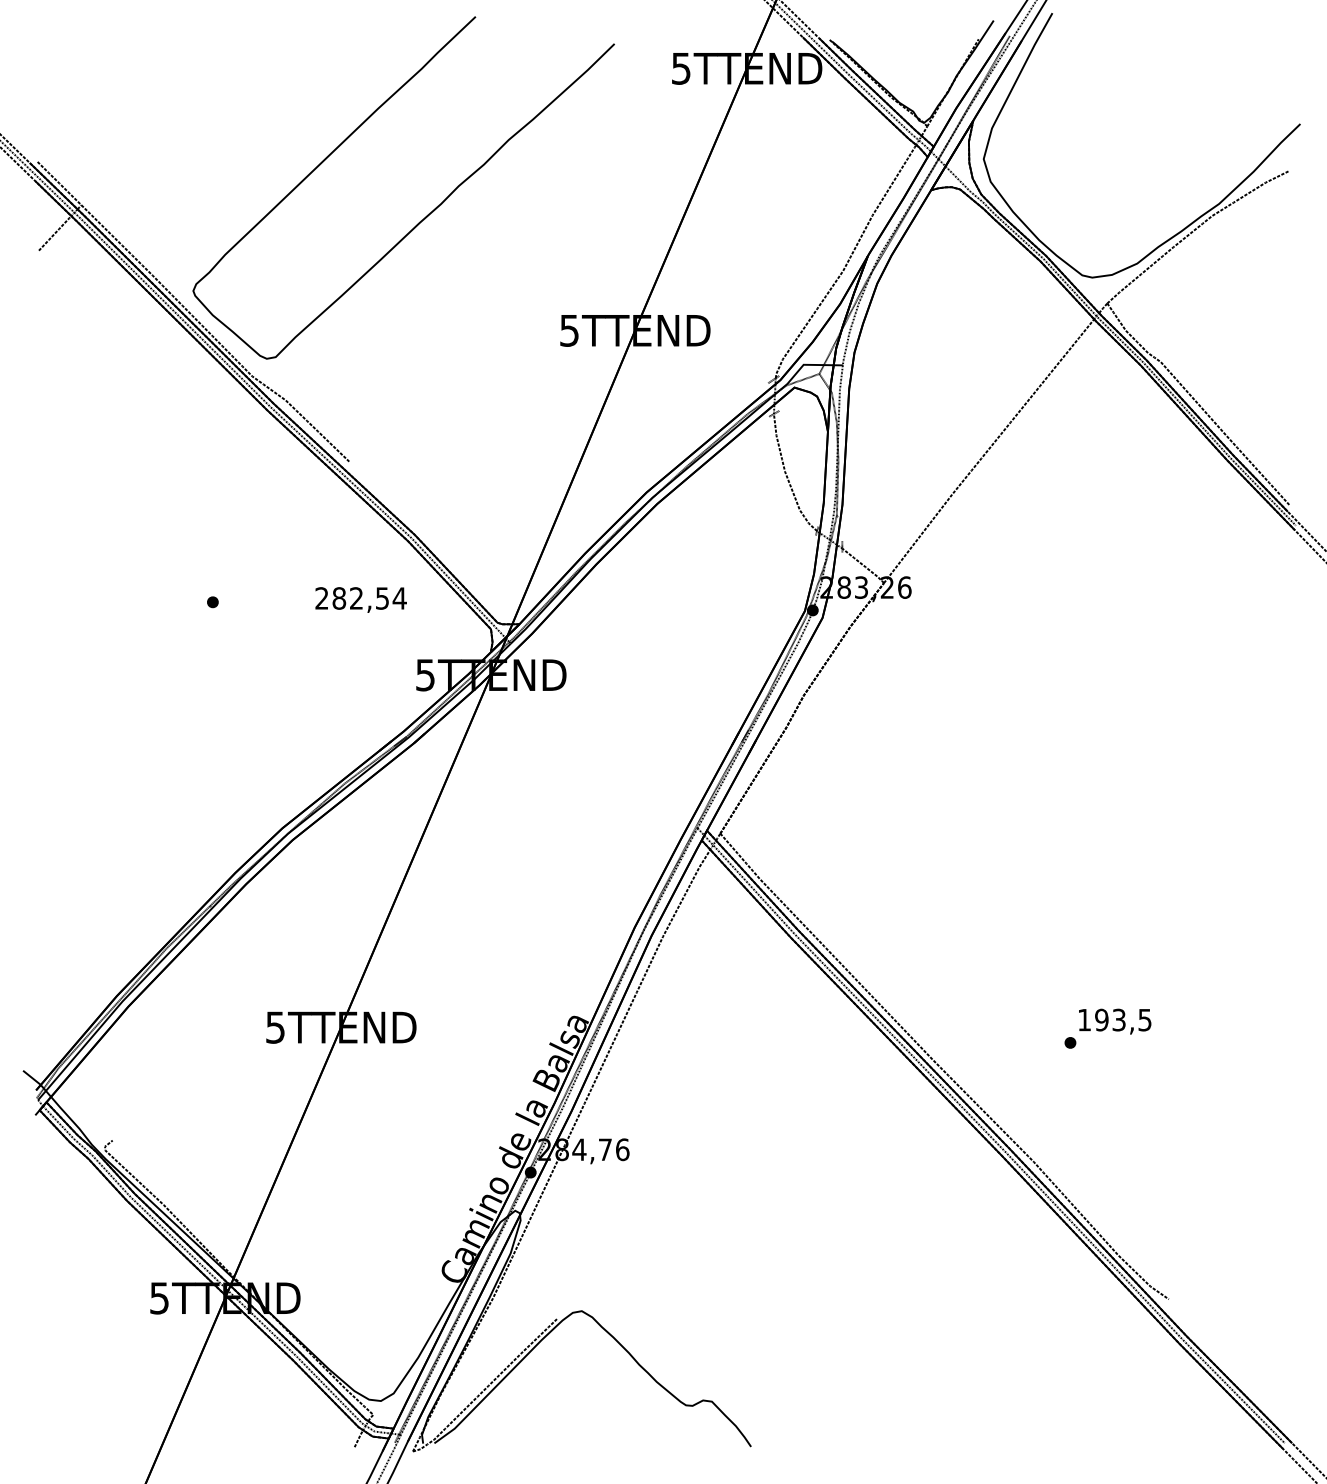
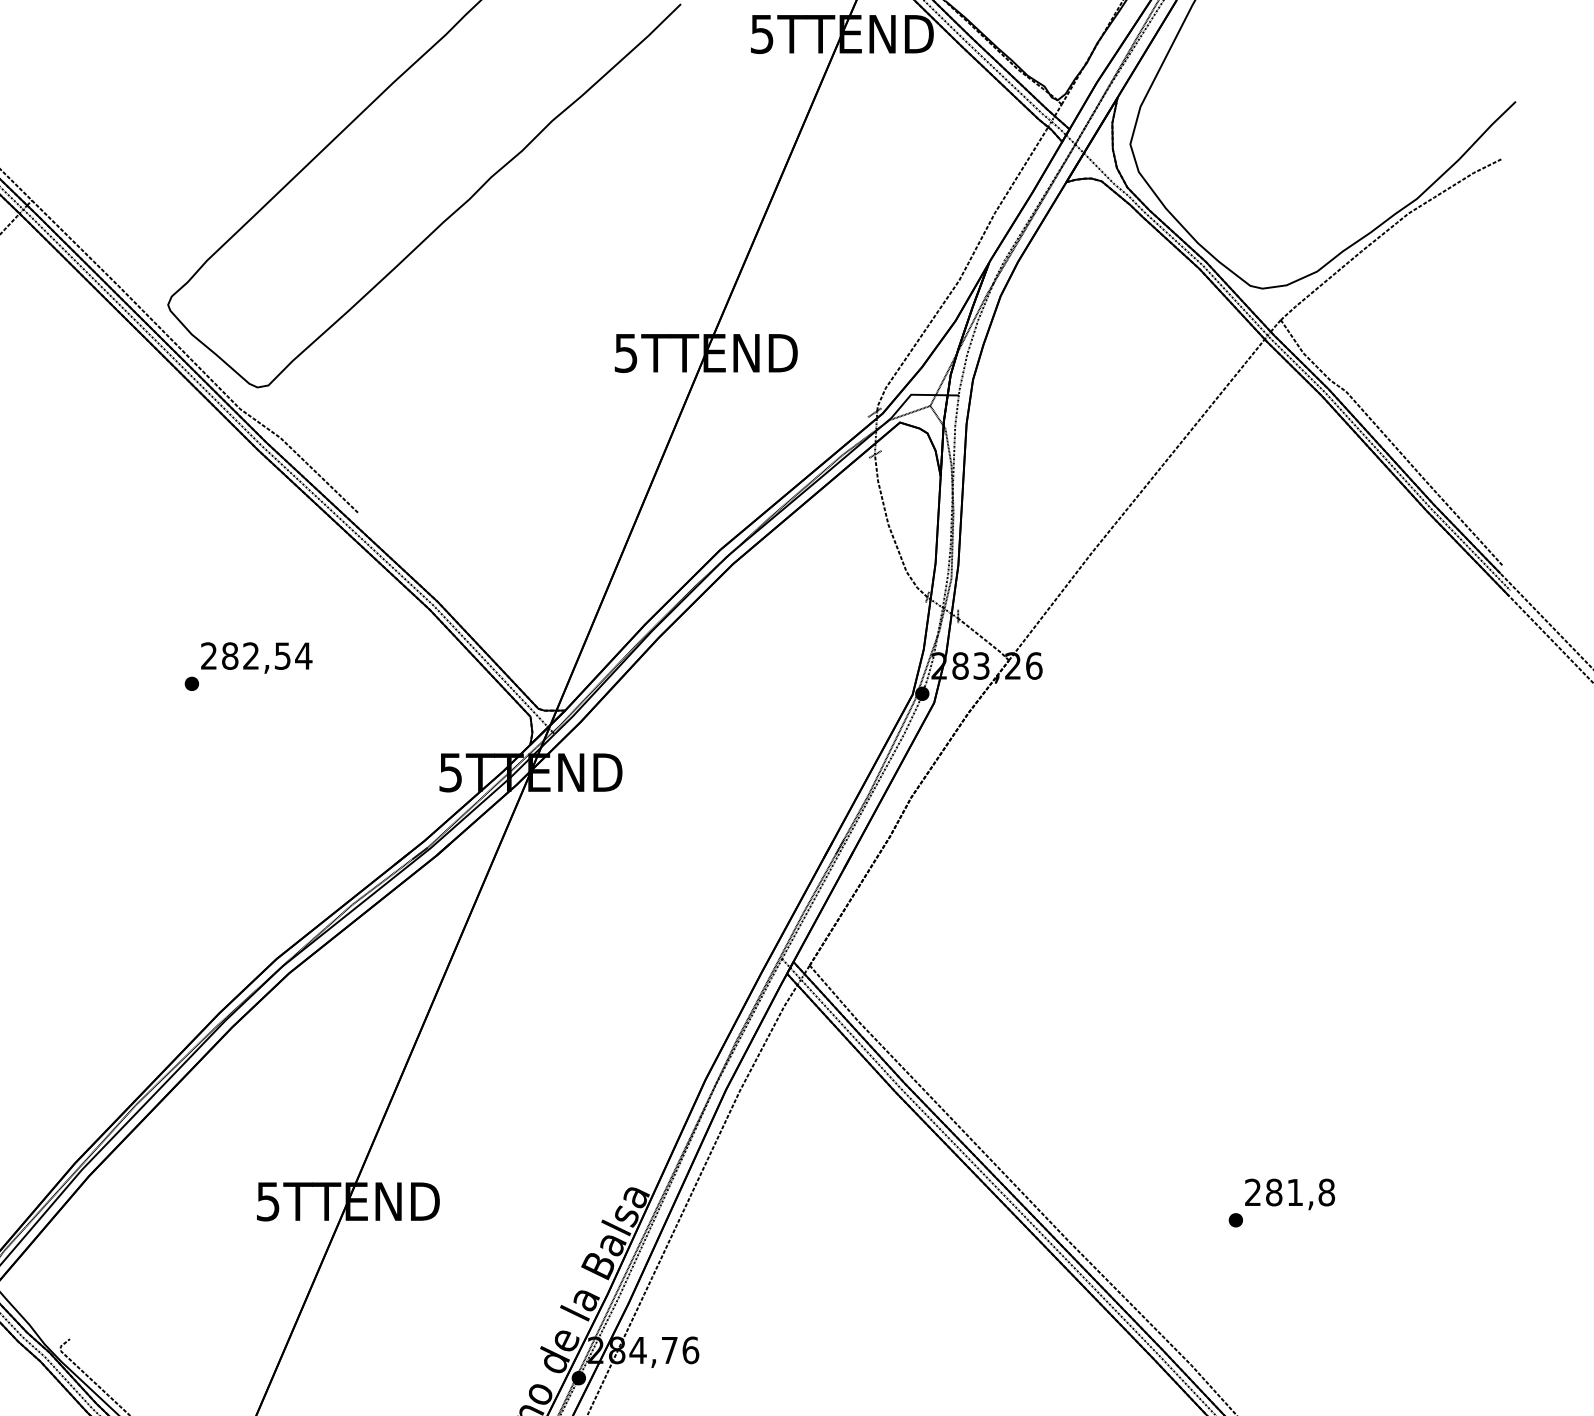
text: (360, 599) -> (255, 657), moved
text: (1114, 1019) -> (1289, 1191), 193,5 -> 281,8

